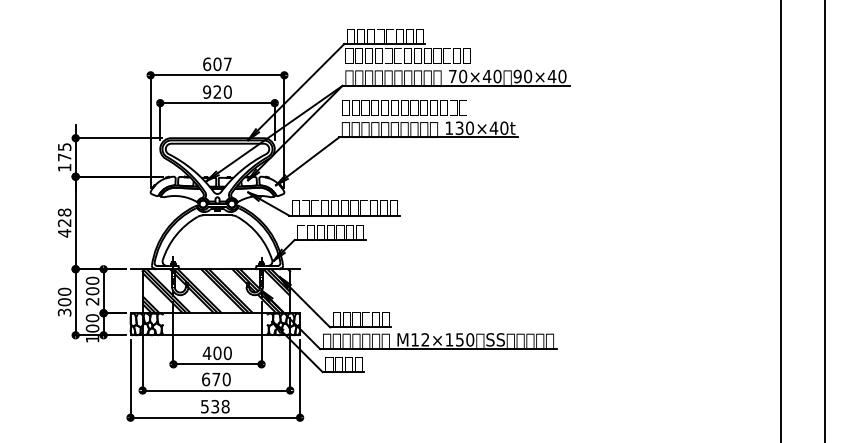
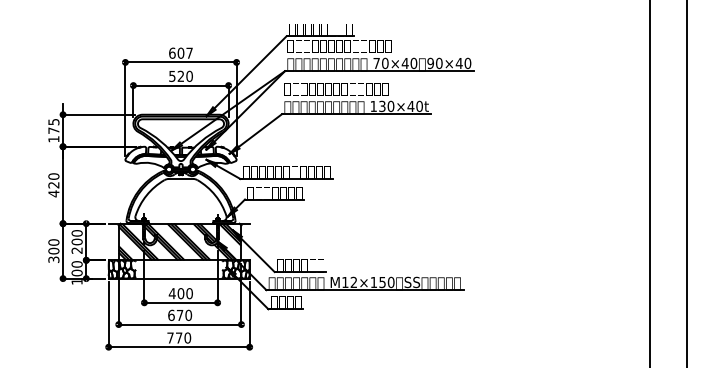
text: (207, 91) -> (172, 75), 920 -> 520
text: (64, 212) -> (53, 176), 428 -> 420
text: (215, 406) -> (179, 337), 538 -> 770

